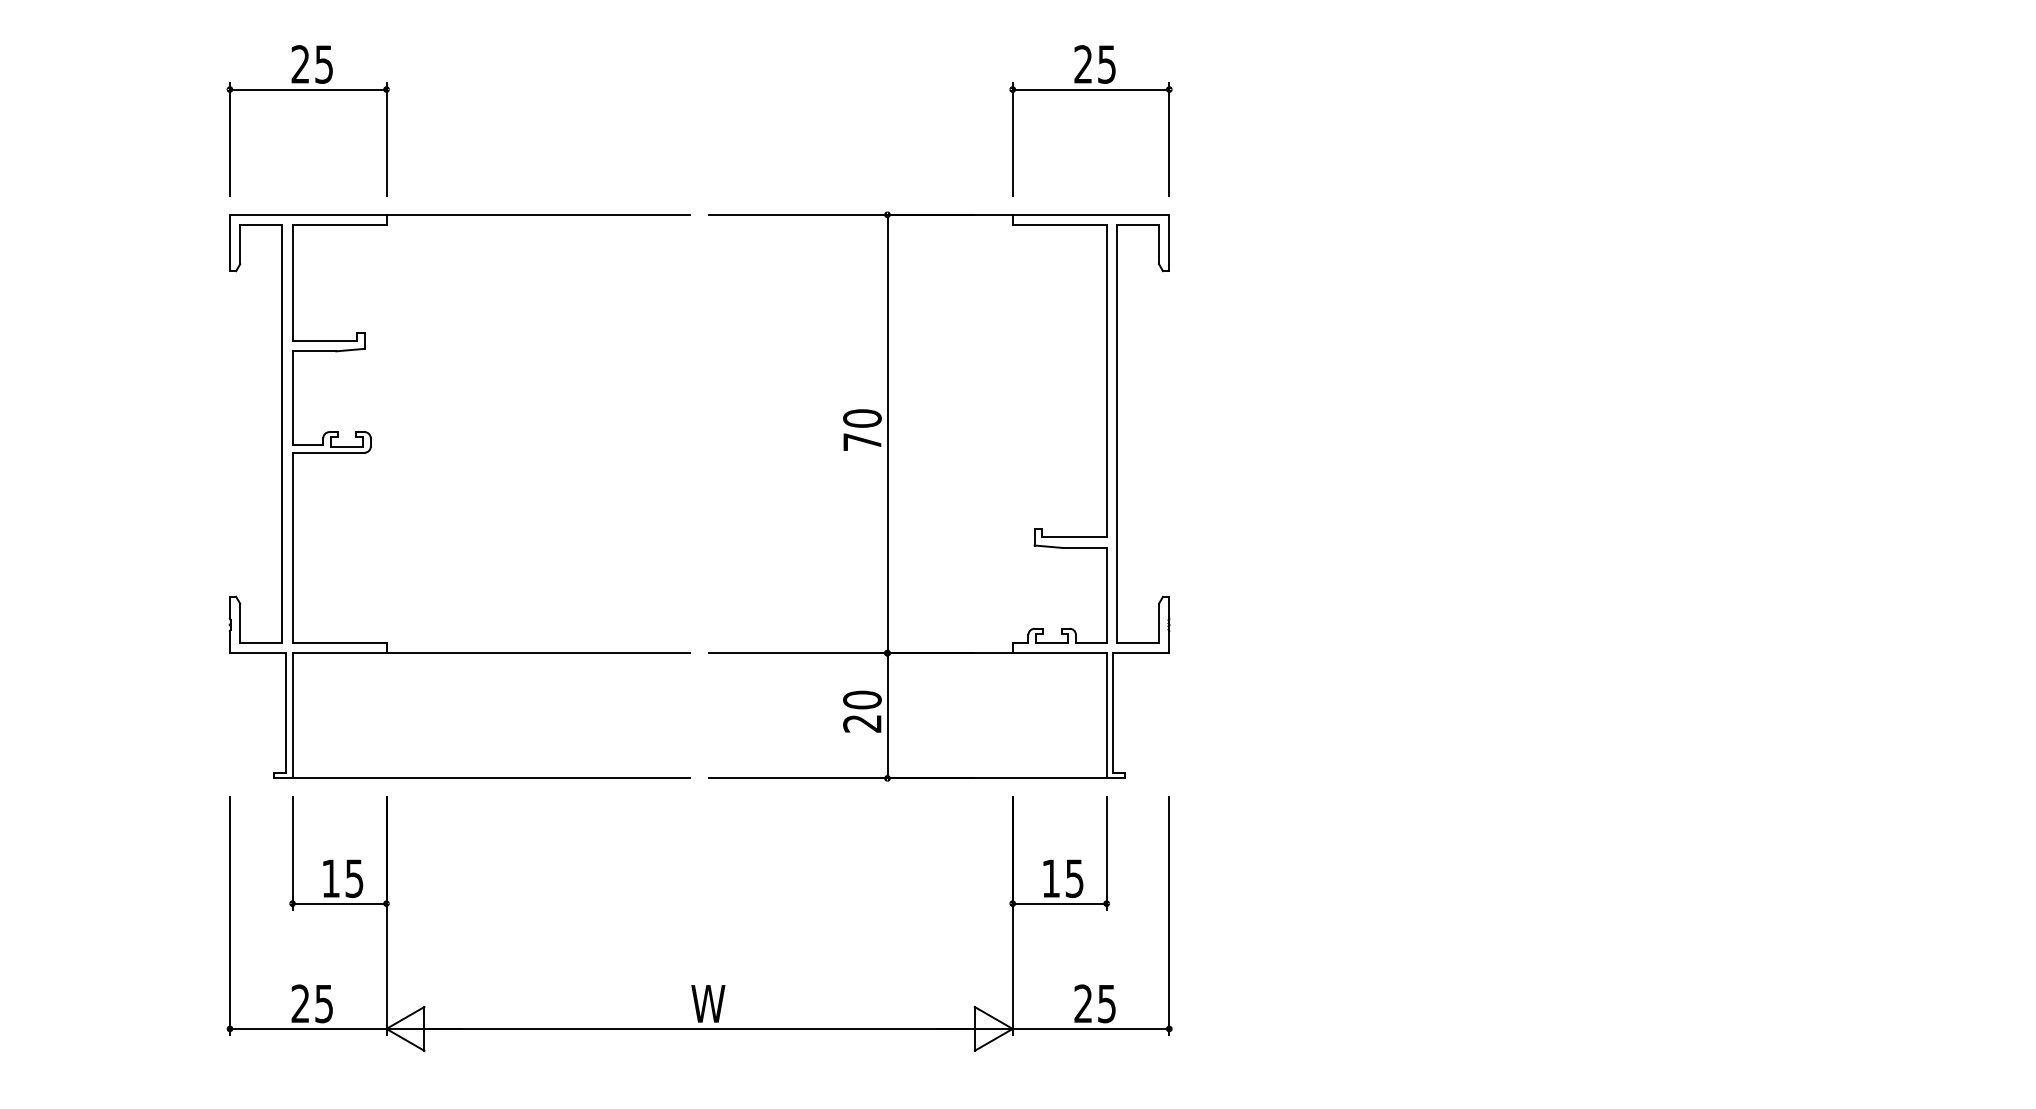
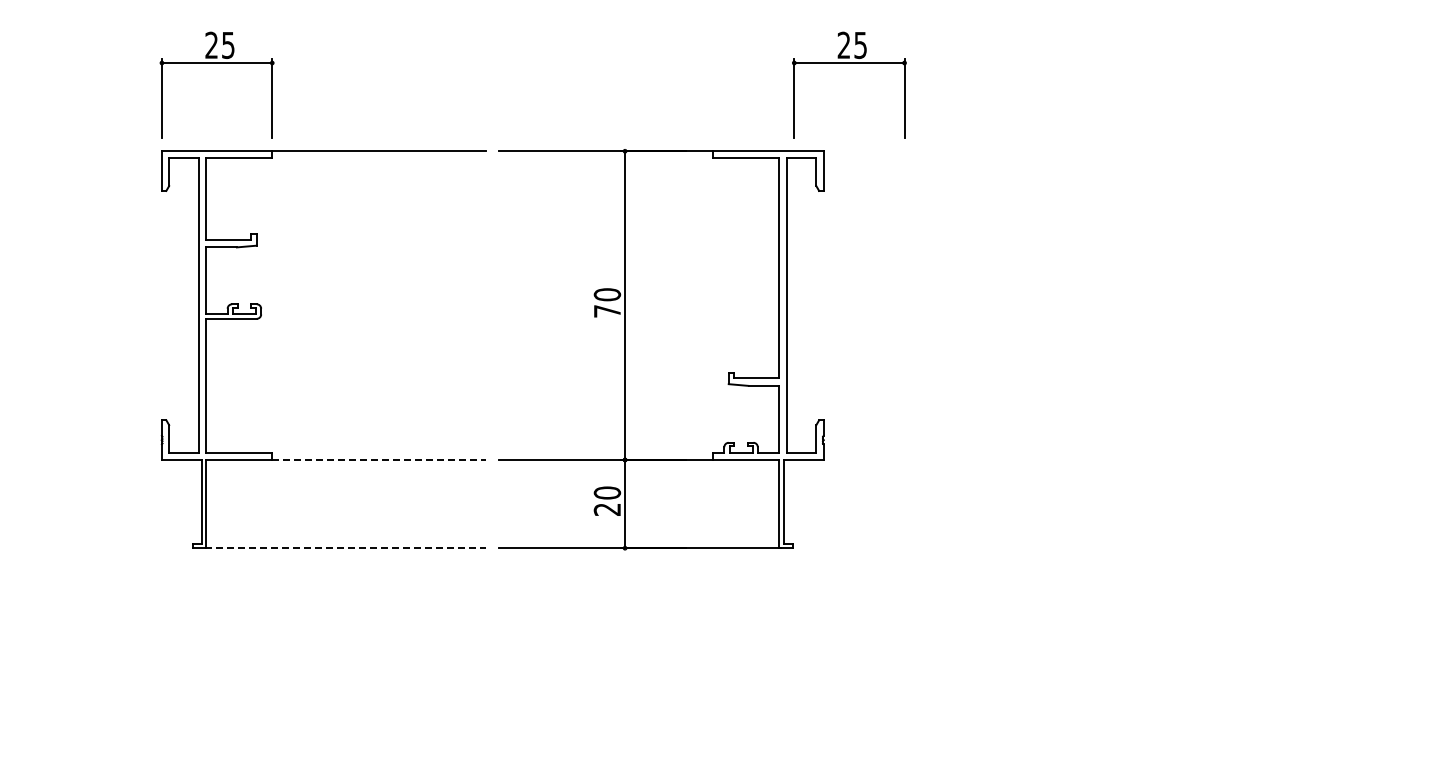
part: (1091, 90) -> (849, 63), moved
line: (538, 653) -> (379, 460), solid -> dashed
line: (490, 778) -> (345, 548), solid -> dashed
part: (693, 984) -> (488, 693), removed

